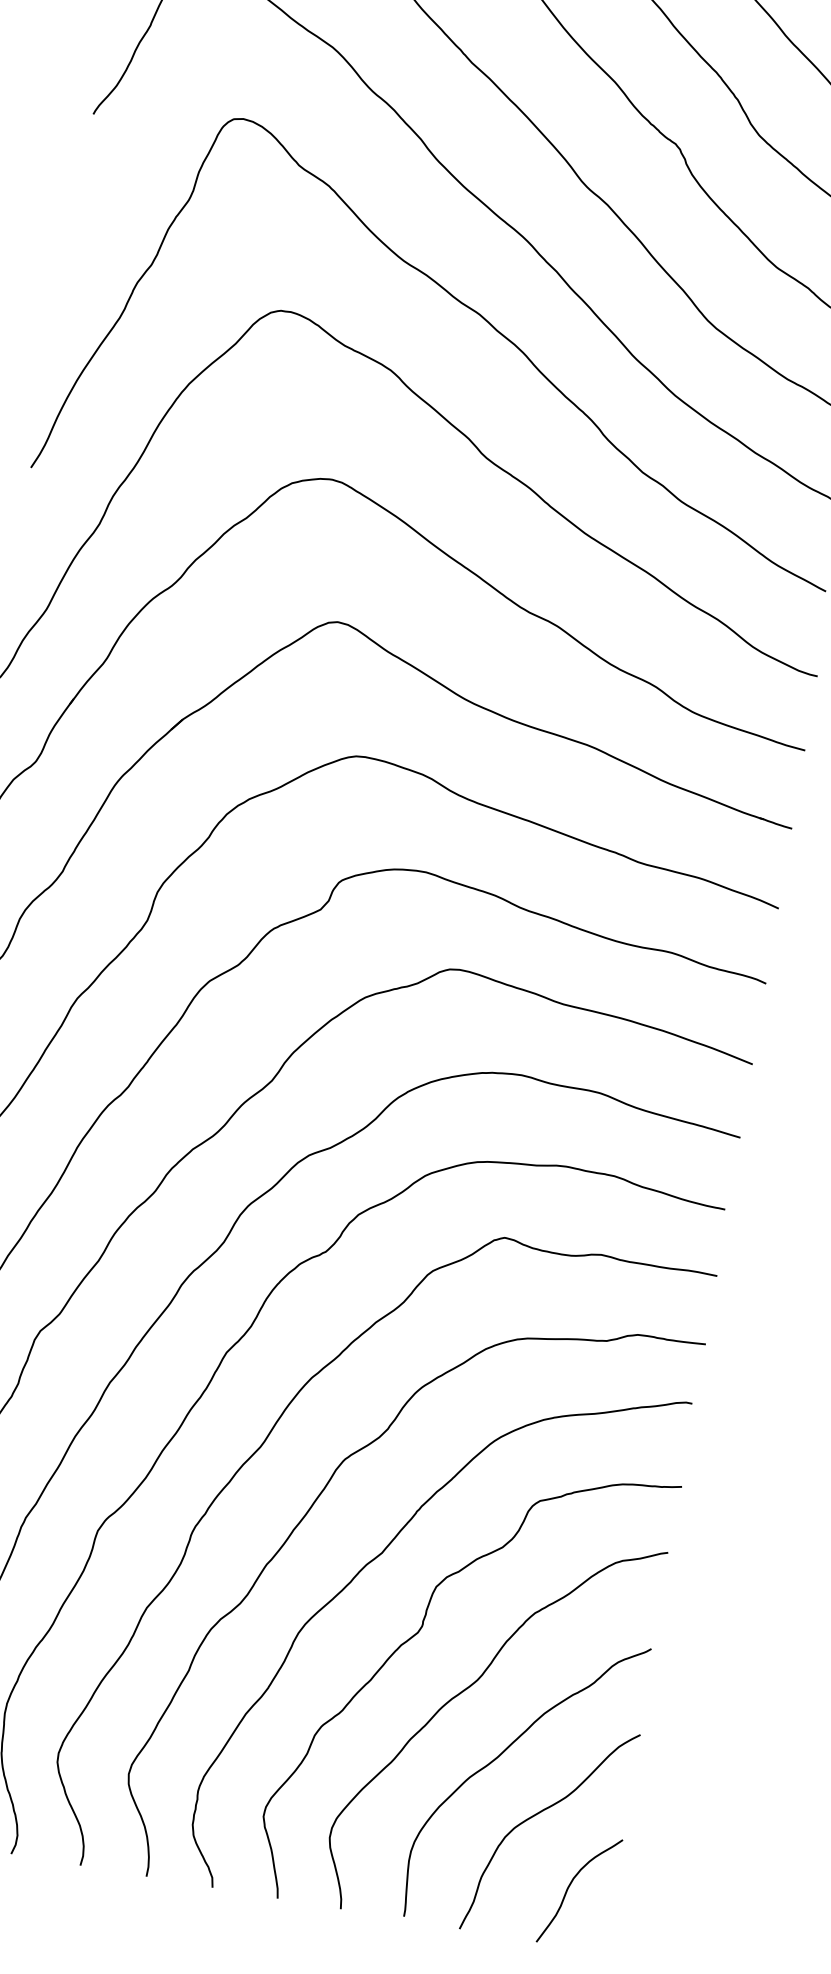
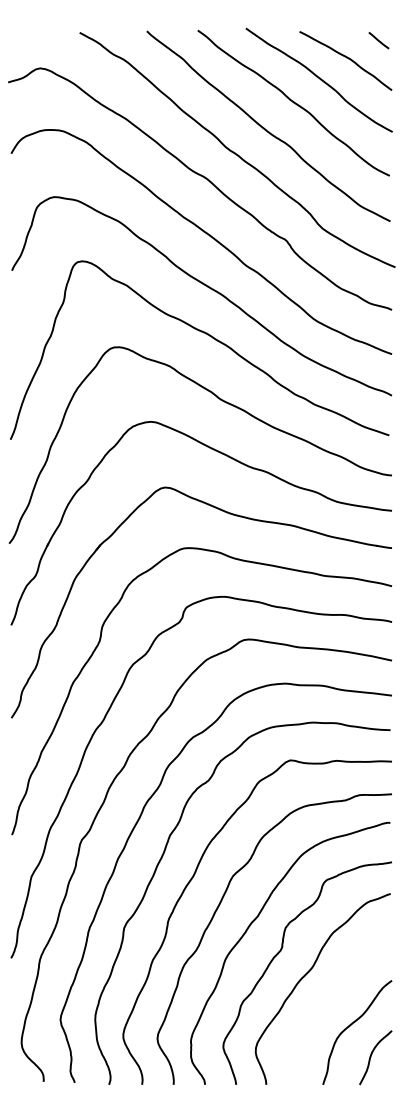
curve: (502, 1756) -> (329, 1001), removed

